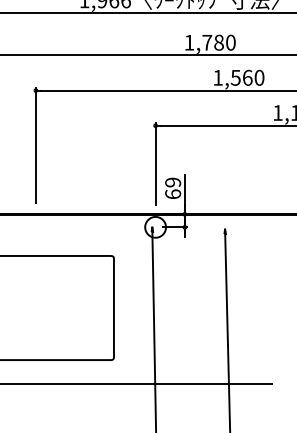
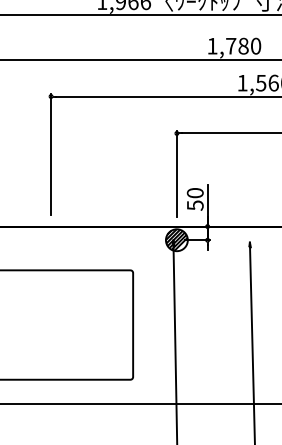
text: (173, 188) -> (195, 199), 69 -> 50
hatch: (155, 226) -> (176, 239), added

